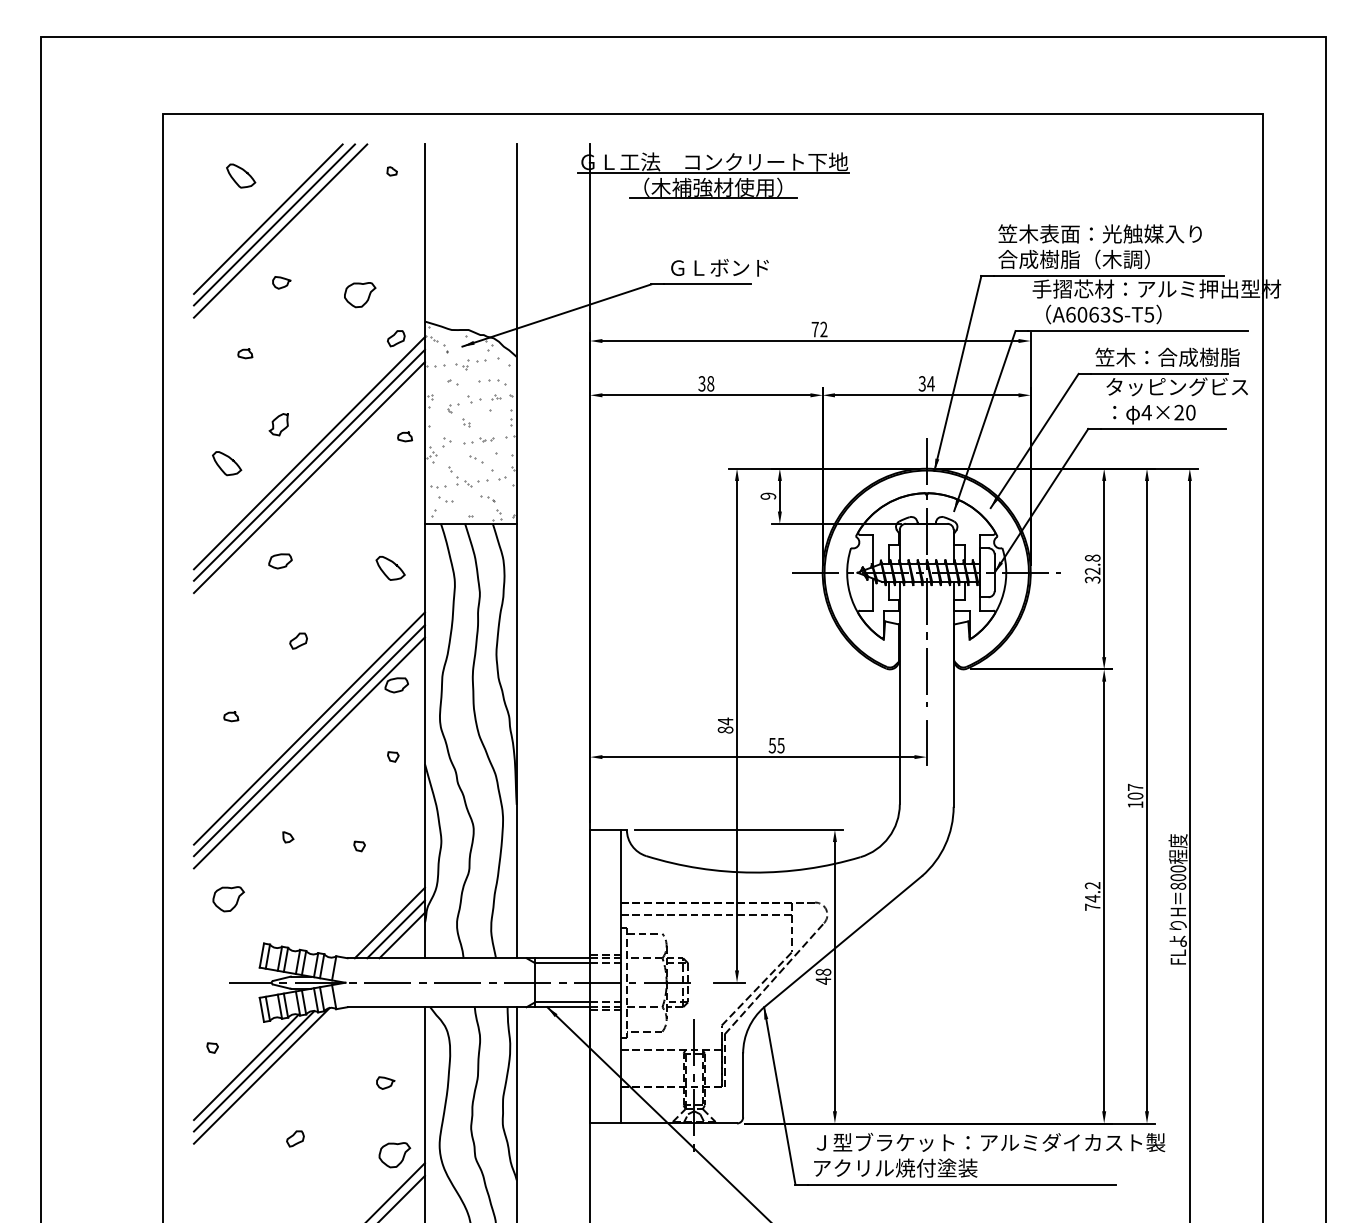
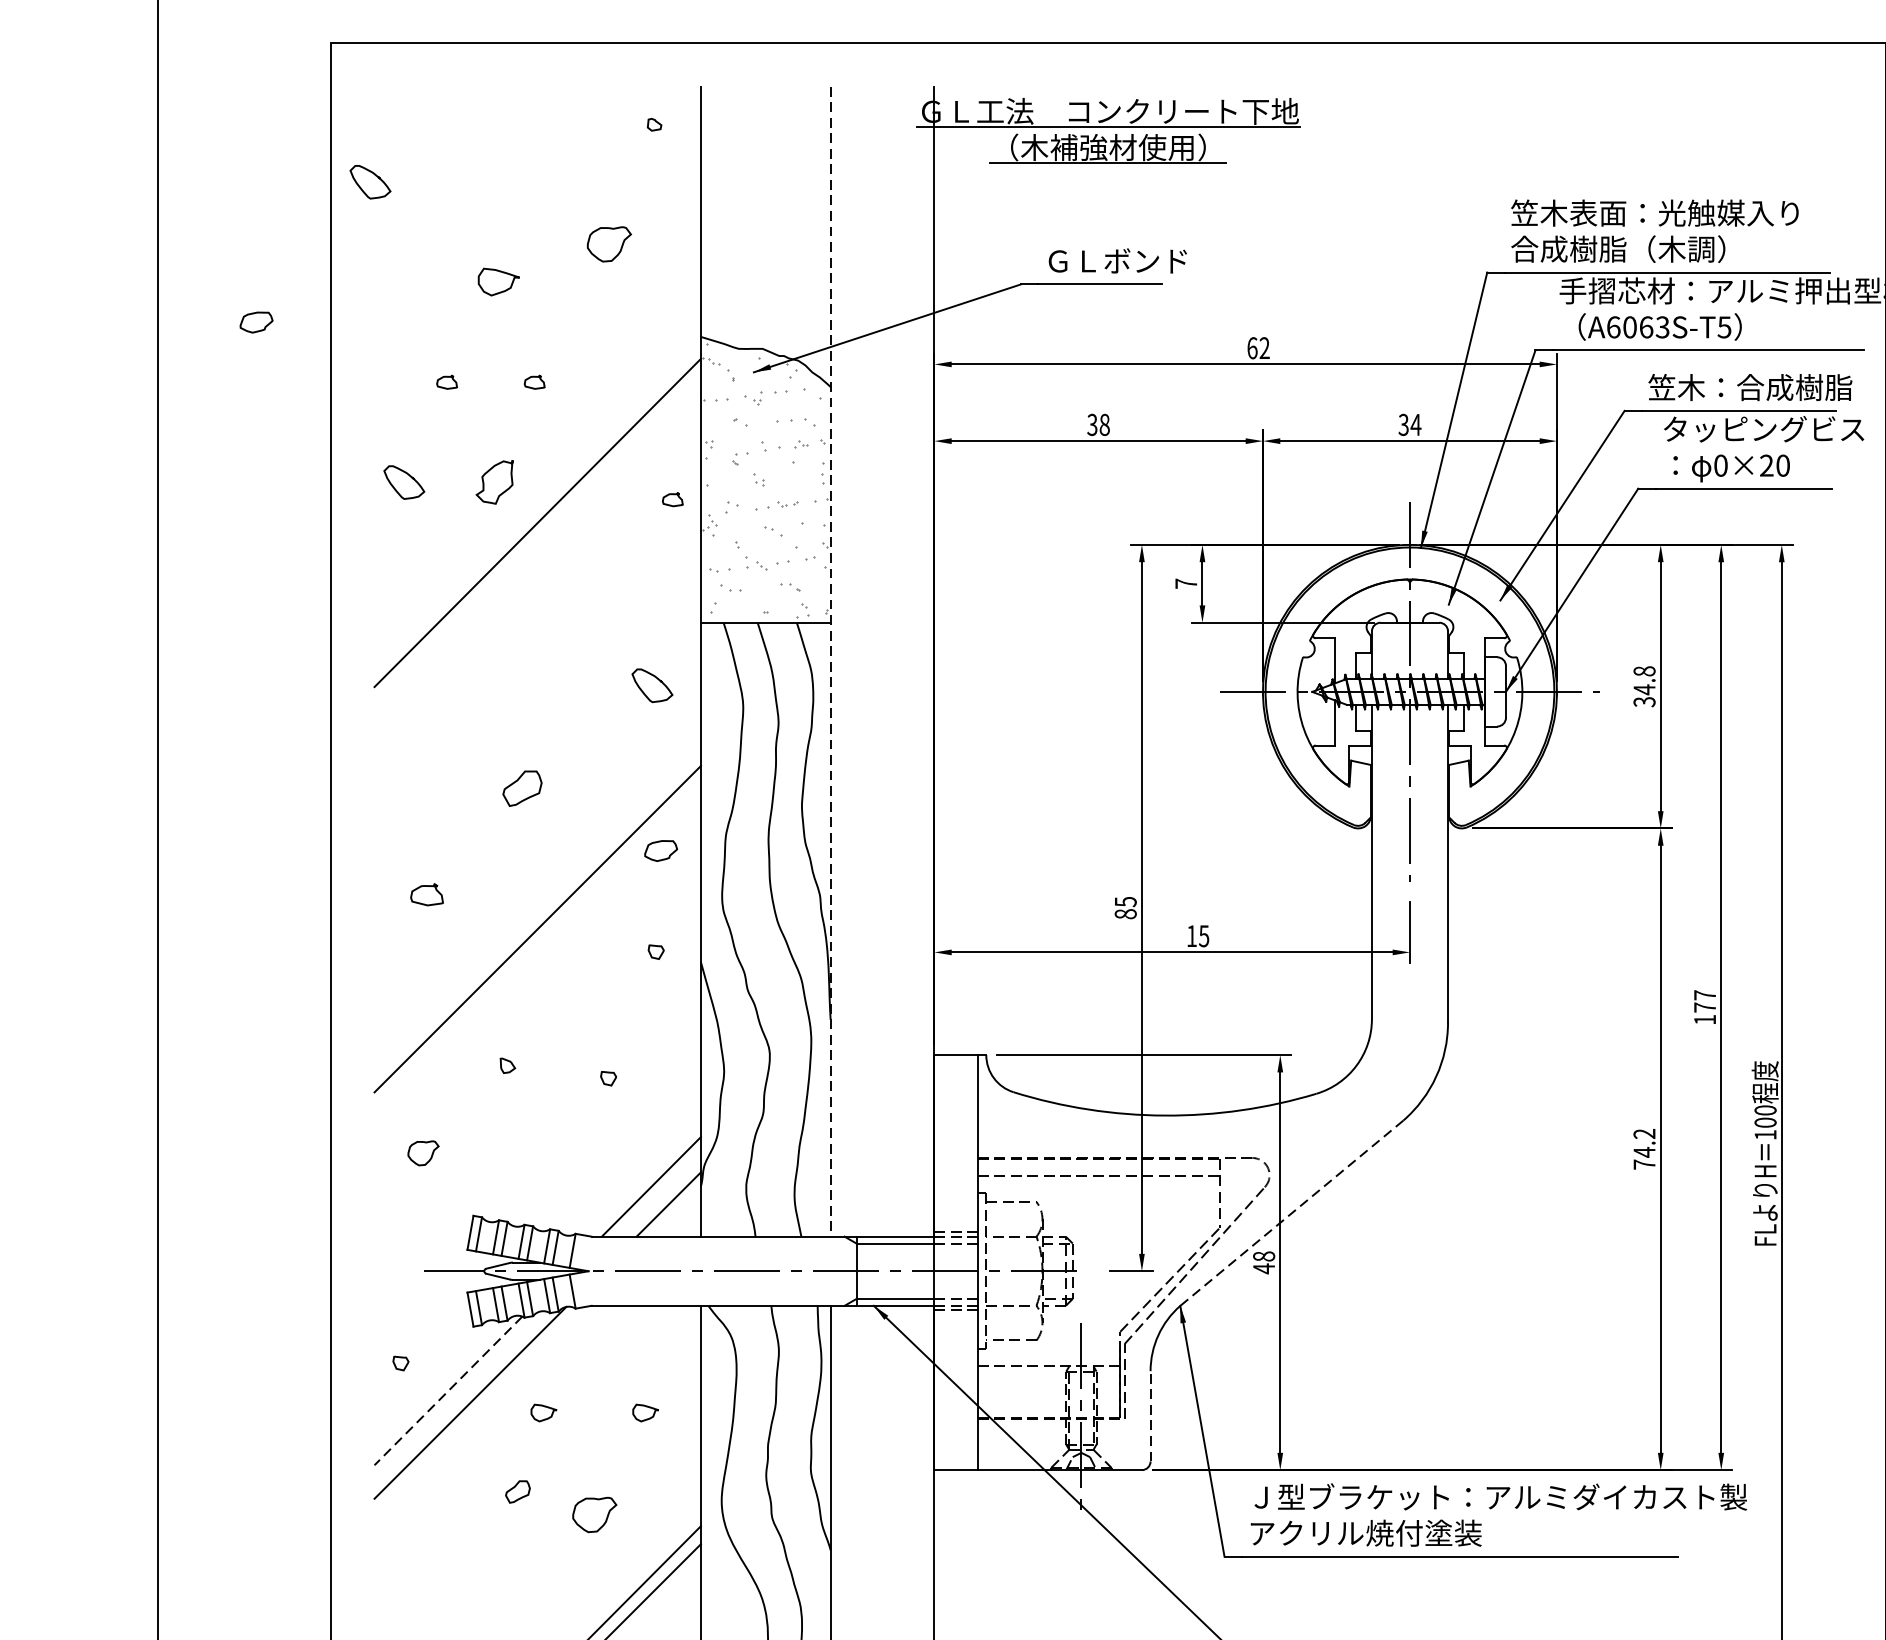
part: (241, 175) -> (371, 181), moved
line: (267, 218) -> (478, 191), removed
line: (274, 224) -> (488, 199), removed
line: (280, 230) -> (496, 208), removed
part: (281, 282) -> (498, 281), size x1.6
part: (360, 295) -> (609, 244), moved
text: (814, 329) -> (1251, 348), 72 -> 62
part: (396, 338) -> (660, 360), removed
part: (307, 353) -> (534, 382), added
text: (1146, 412) -> (1720, 465), 4×20 -> 0×20
part: (278, 424) -> (493, 482), size x1.4
part: (227, 463) -> (404, 482), moved
line: (308, 464) -> (536, 538), removed
line: (308, 477) -> (536, 557), removed
text: (768, 495) -> (1186, 582), 9 -> 7
line: (516, 551) -> (830, 661), solid -> dashed
part: (280, 561) -> (256, 322), moved
text: (1092, 571) -> (1644, 690), 32.8 -> 34.8
part: (298, 640) -> (522, 787), size x1.6
part: (231, 716) -> (427, 895), size x1.6
text: (725, 721) -> (1125, 902), 84 -> 85
line: (308, 728) -> (536, 911), removed
text: (771, 745) -> (1190, 936), 55 -> 15
line: (308, 752) -> (536, 945), removed
text: (1135, 795) -> (1705, 1006), 107 -> 177
text: (1178, 885) -> (1765, 1133), 800 -> 100
part: (228, 899) -> (423, 1153), size x0.7
line: (395, 929) -> (659, 1196), removed
line: (843, 941) -> (1292, 1212), solid -> dashed
line: (245, 1067) -> (447, 1391), solid -> dashed
line: (253, 1071) -> (458, 1396), removed
part: (313, 1082) -> (543, 1412), added
line: (743, 1085) -> (1151, 1416), solid -> dashed
part: (394, 1155) -> (594, 1515), moved

